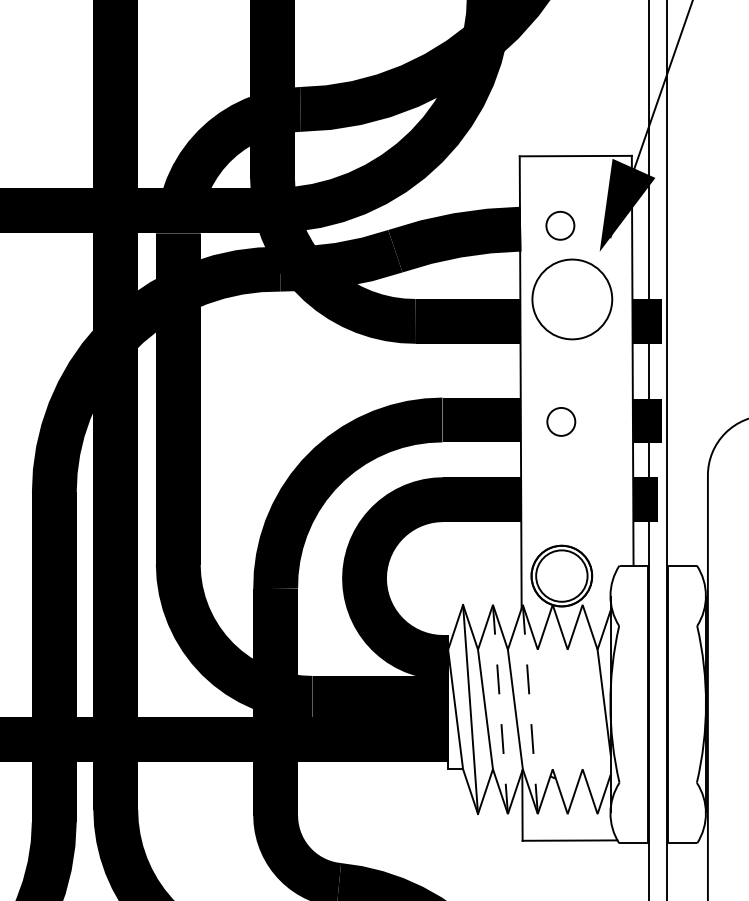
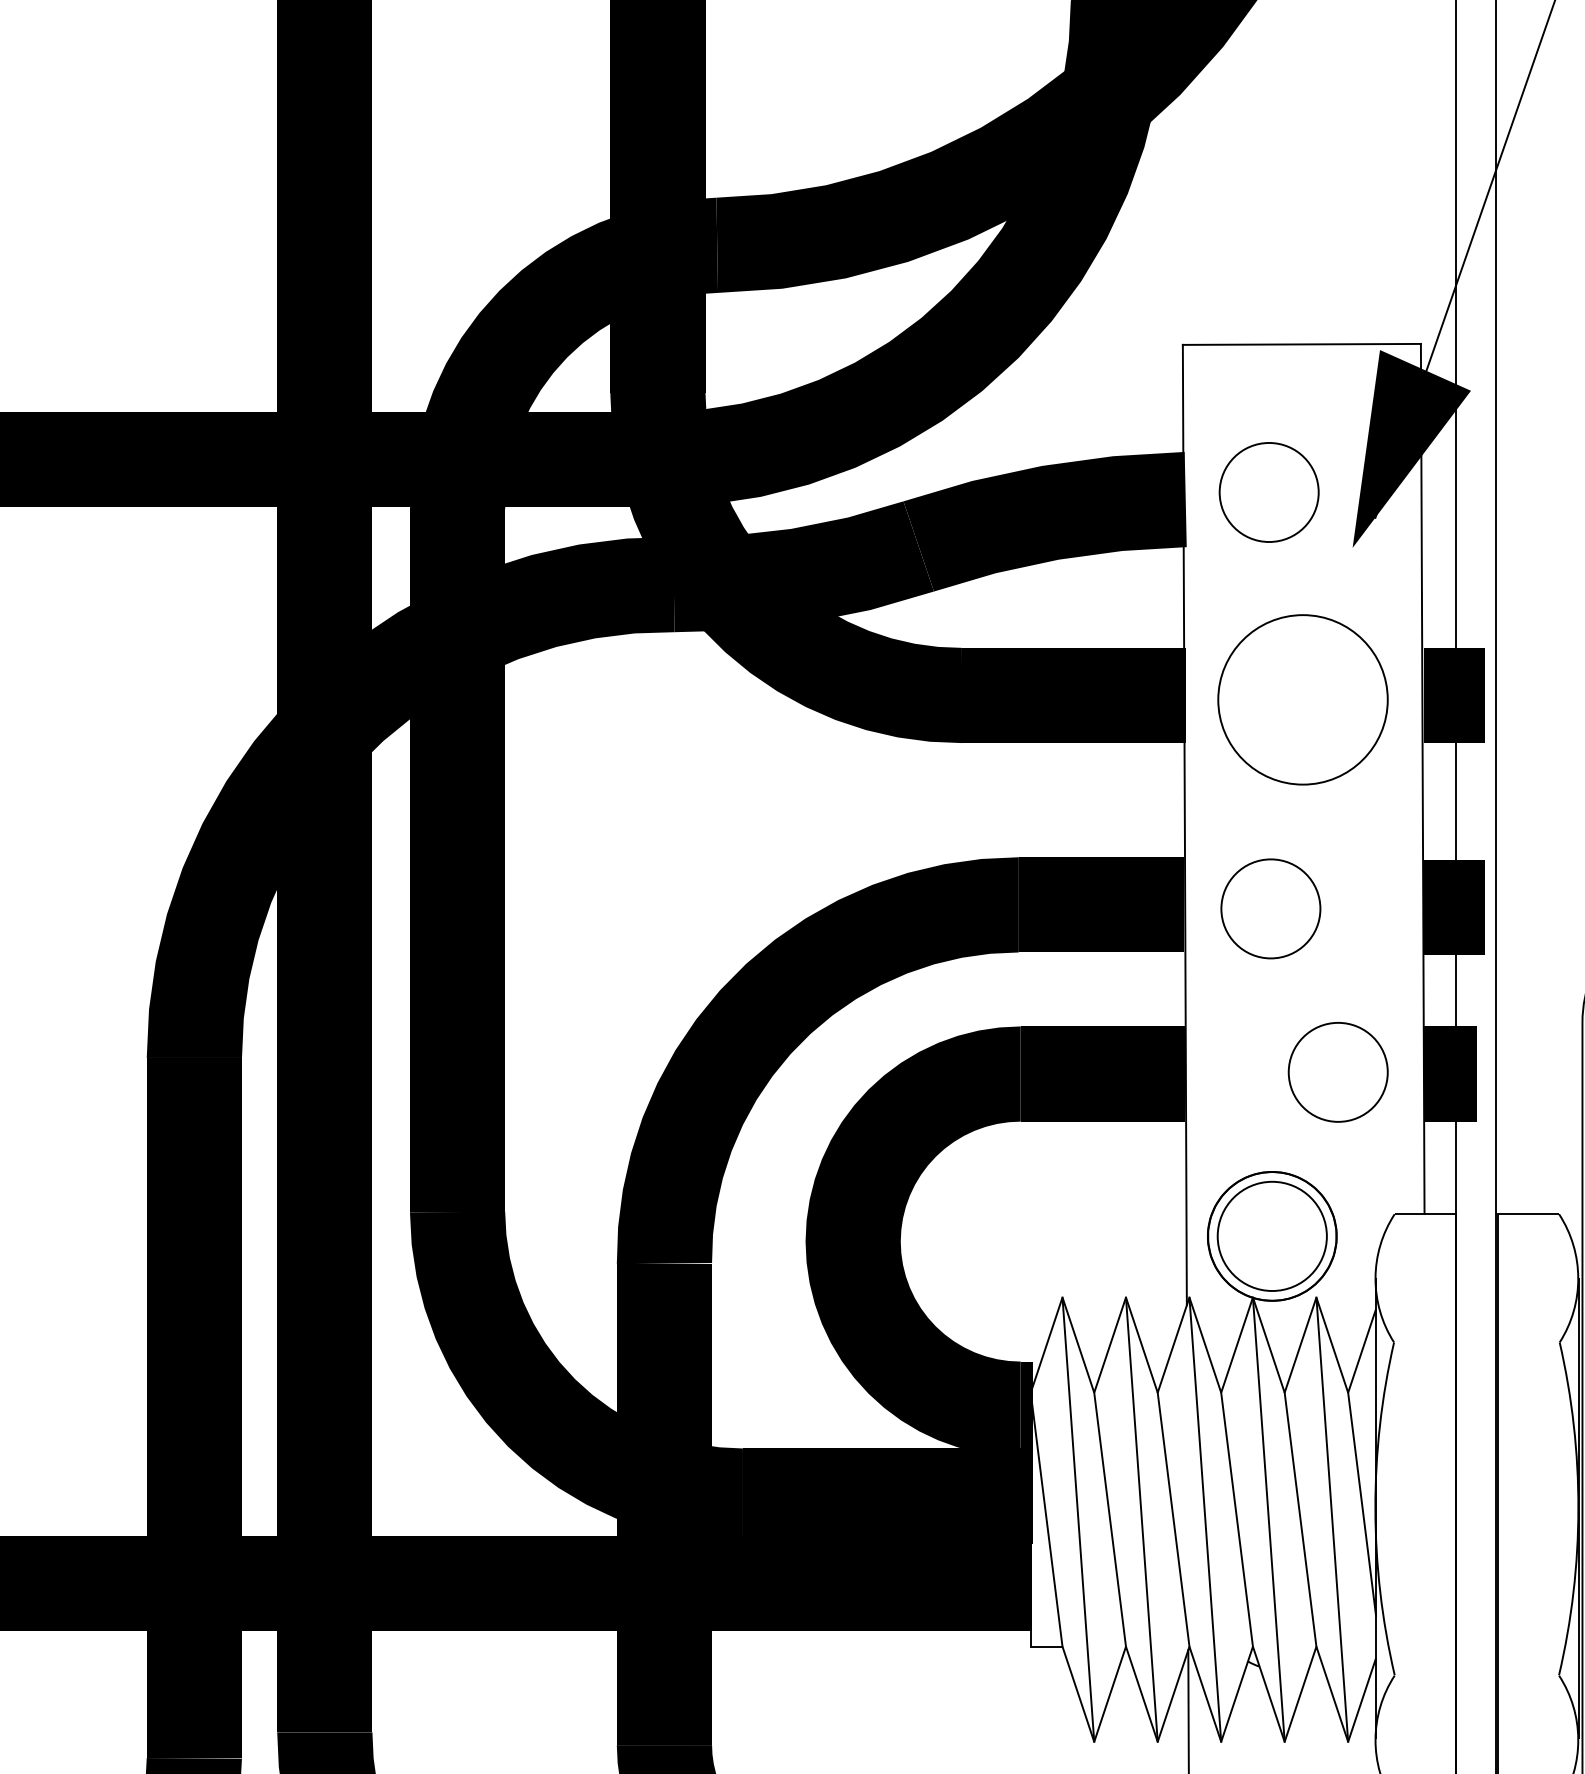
circle: (560, 225) -> (1269, 491), size x1.67
circle: (572, 299) -> (1303, 699), moved
circle: (561, 421) -> (1271, 908), size x1.67
circle: (592, 498) -> (1337, 1071), added
line: (500, 709) -> (1141, 1519), dashed -> solid
line: (530, 709) -> (1205, 1519), dashed -> solid
line: (544, 709) -> (1235, 1519), added
line: (559, 709) -> (1267, 1519), added
line: (574, 709) -> (1299, 1519), added
line: (589, 709) -> (1330, 1519), added

